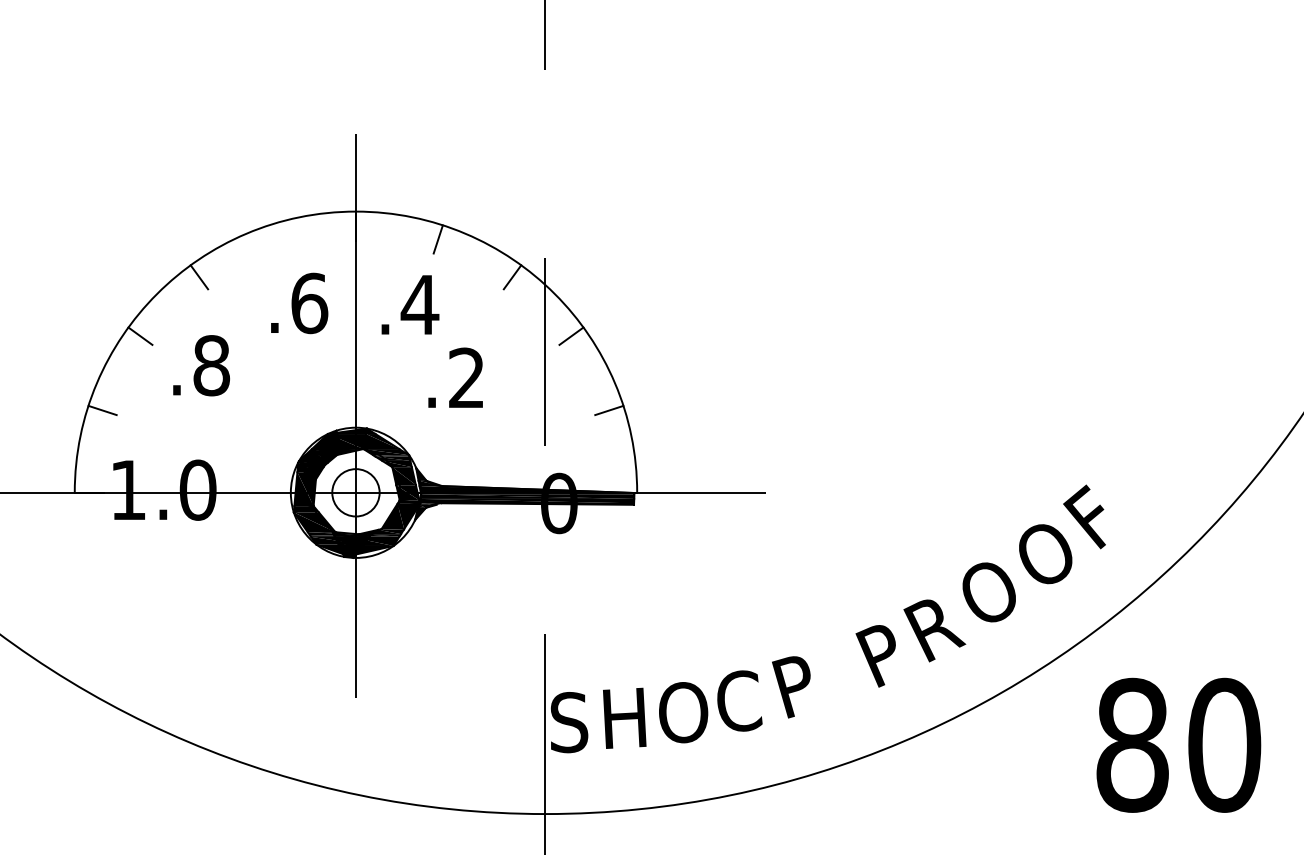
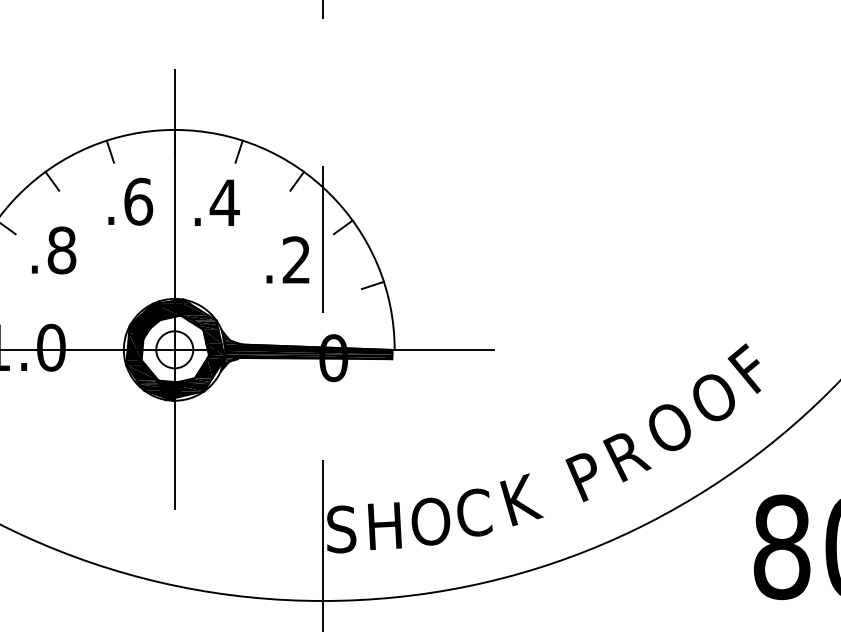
line: (273, 239) -> (110, 151), added
text: (455, 377) -> (287, 259), moved
text: (803, 679) -> (524, 495), P -> K

